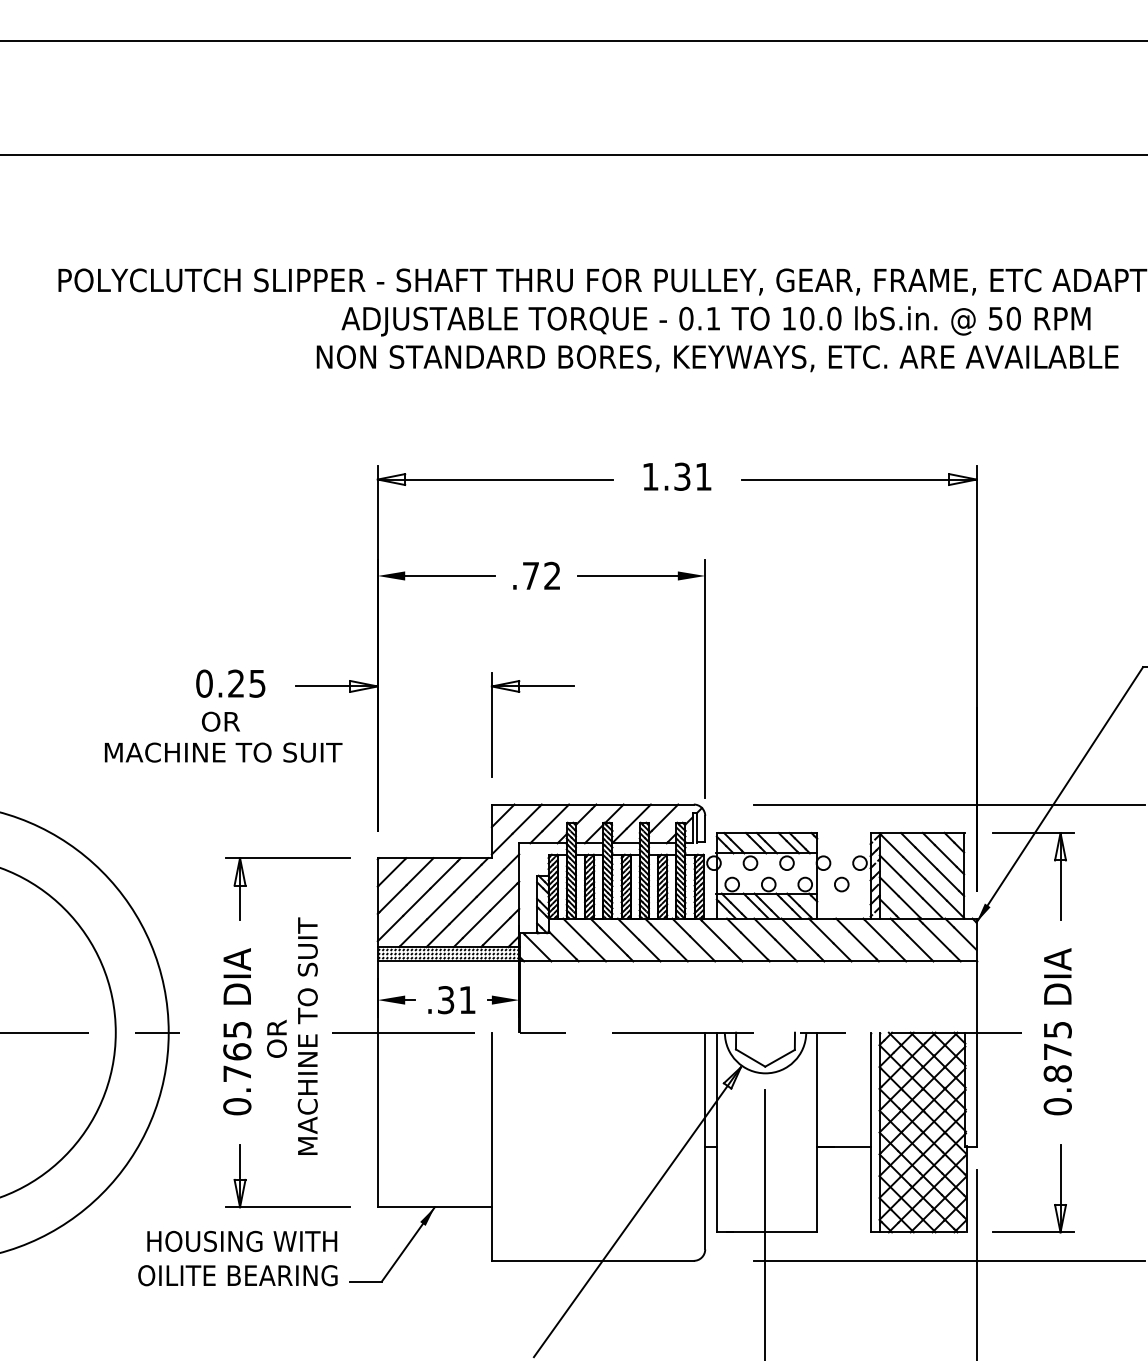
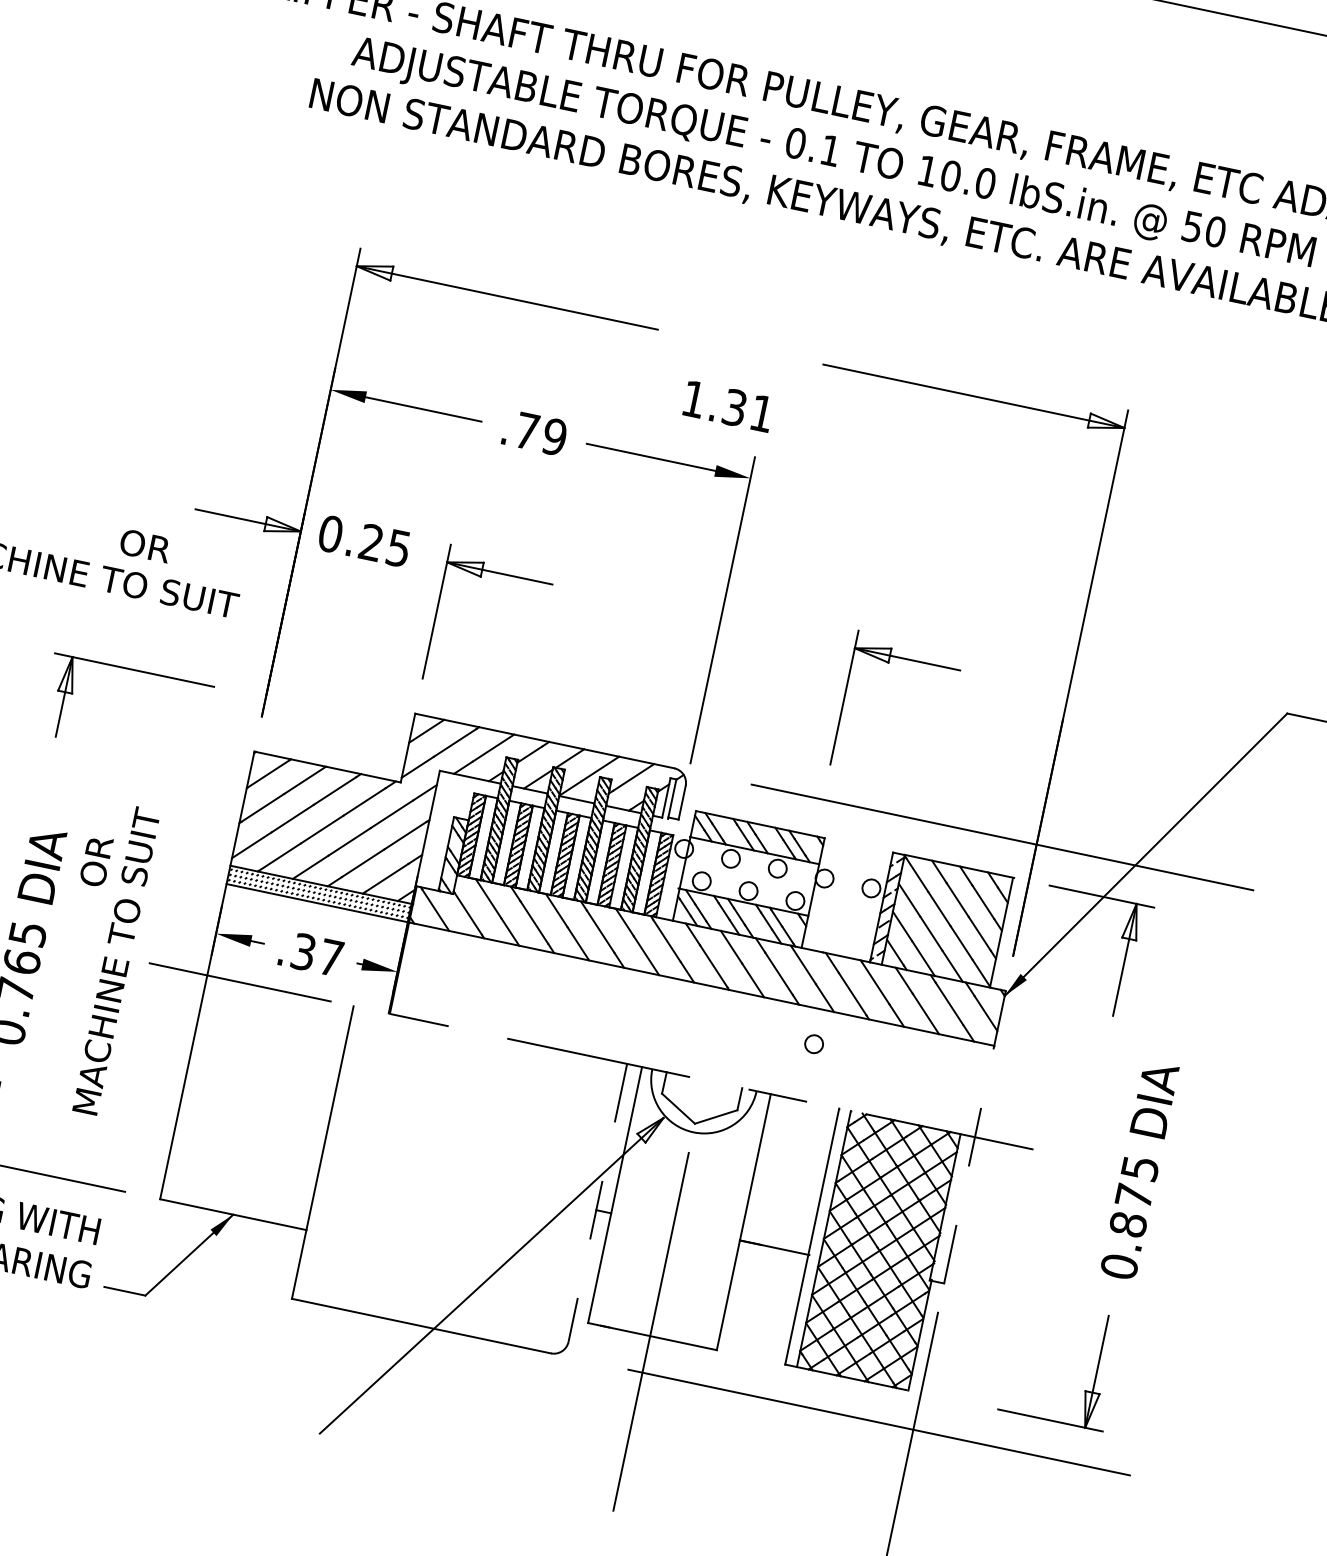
text: (677, 476) -> (728, 406), moved
text: (552, 576) -> (554, 437), .72 -> .79
text: (230, 683) -> (364, 540), moved
part: (838, 692) -> (889, 663), added
text: (220, 721) -> (144, 545), moved
part: (287, 858) -> (133, 670), moved
circle: (841, 884) -> (813, 1044), moved
text: (467, 999) -> (331, 957), .31 -> .37
text: (1057, 1031) -> (1139, 1170), moved
line: (976, 1033) -> (974, 1138), solid -> dashed
text: (276, 1038) -> (95, 860), moved
line: (705, 1141) -> (598, 1203), solid -> dashed
part: (1054, 1204) -> (1084, 1390), moved

